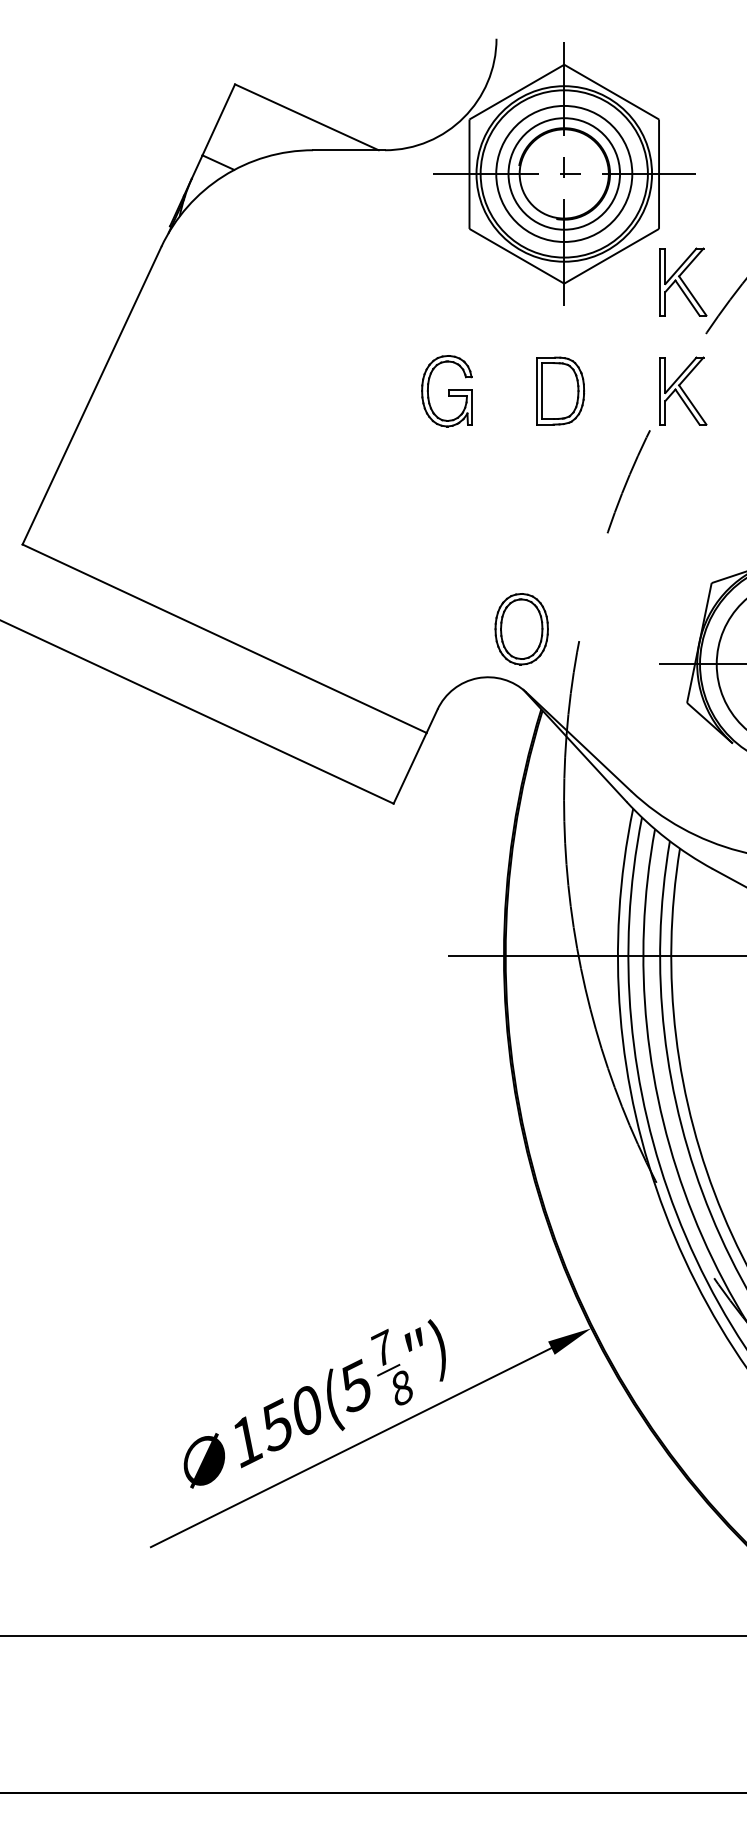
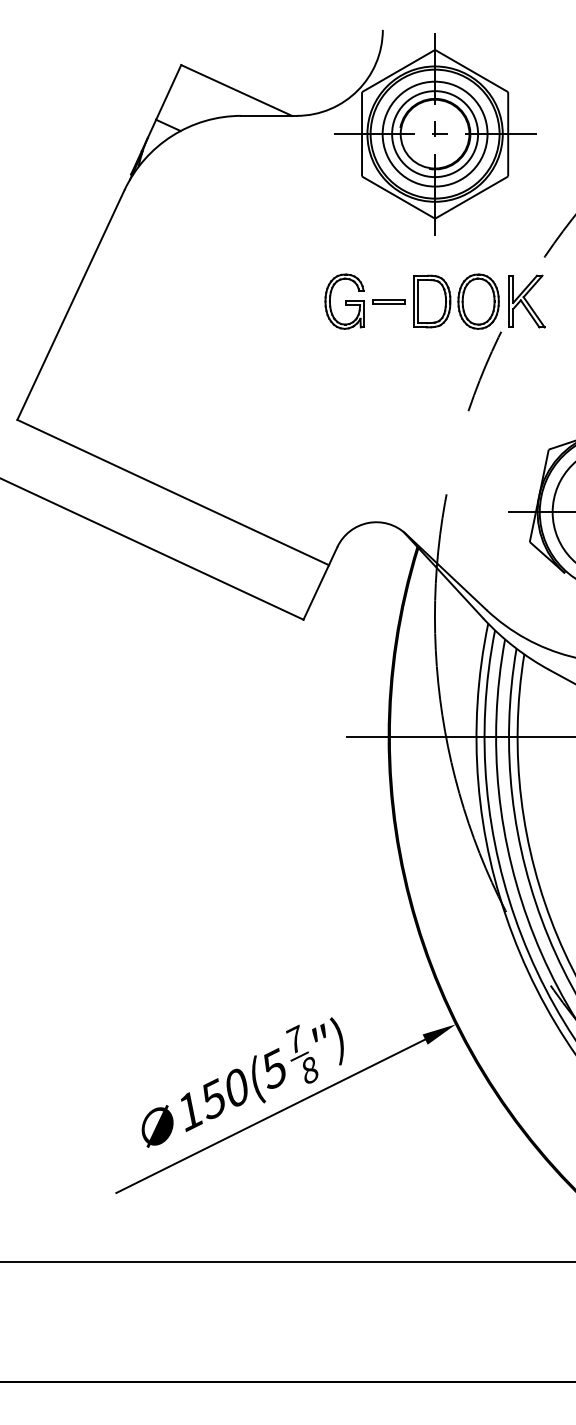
part: (683, 281) -> (527, 217), removed
part: (503, 391) -> (388, 301), added
part: (521, 629) -> (478, 301), moved

